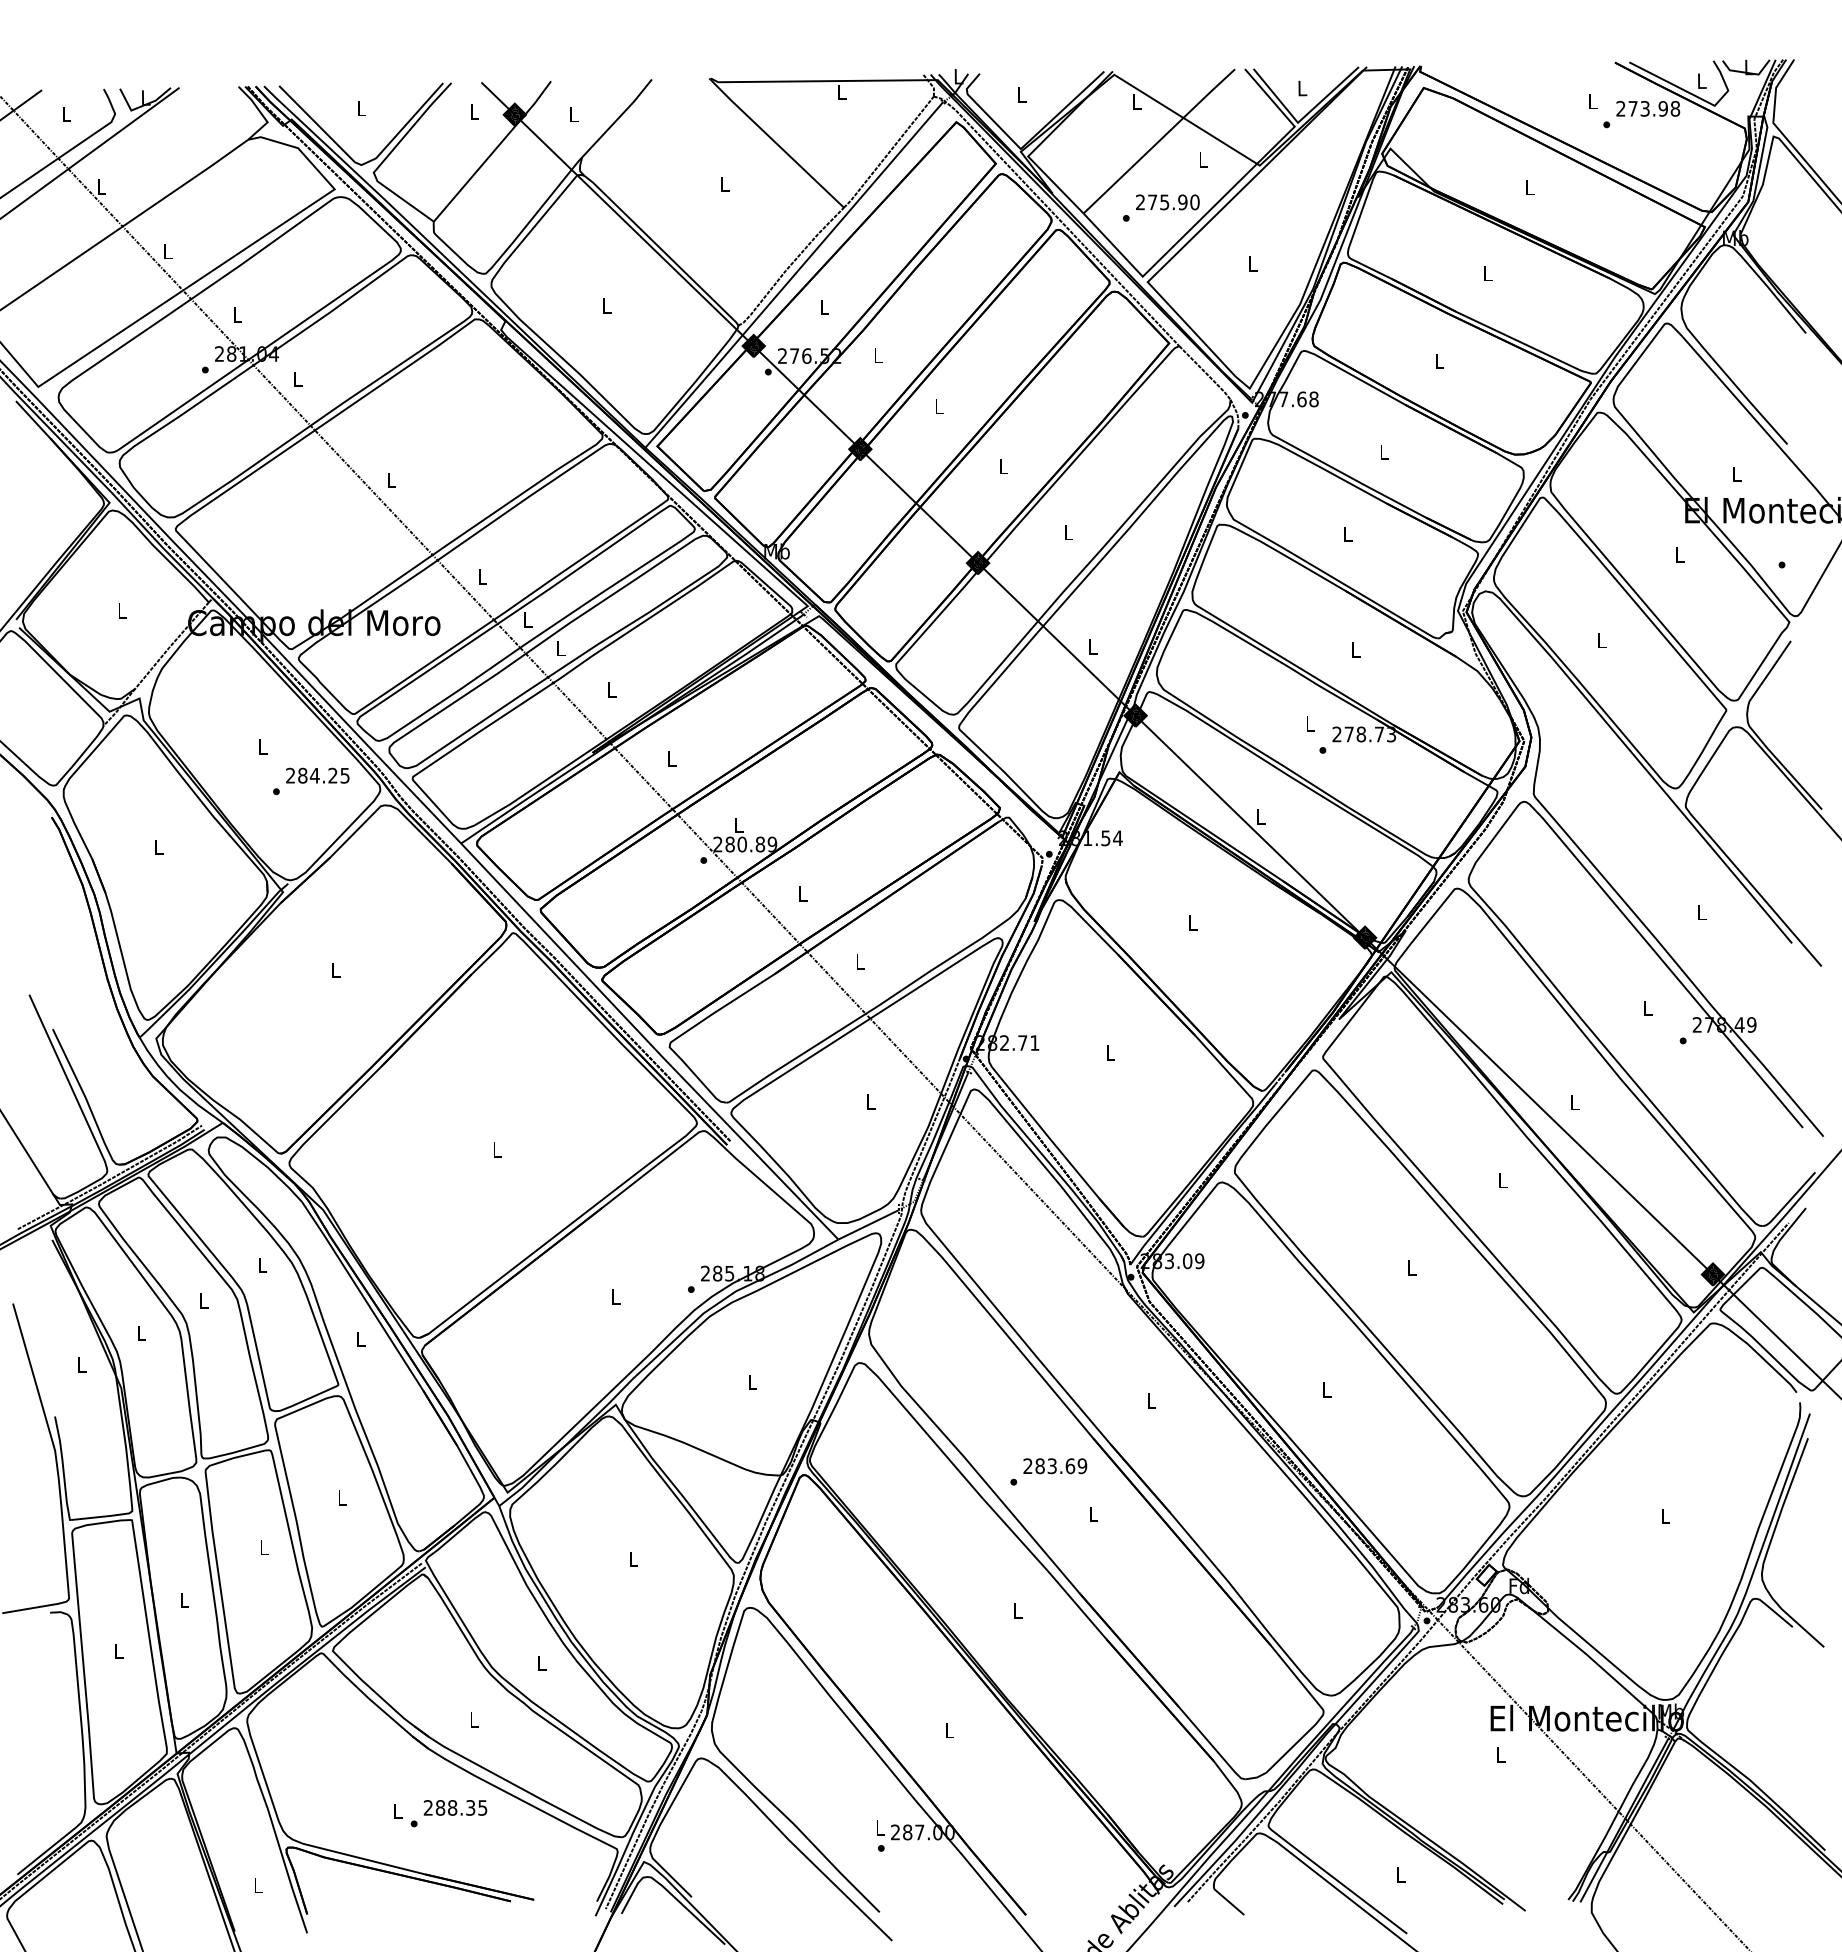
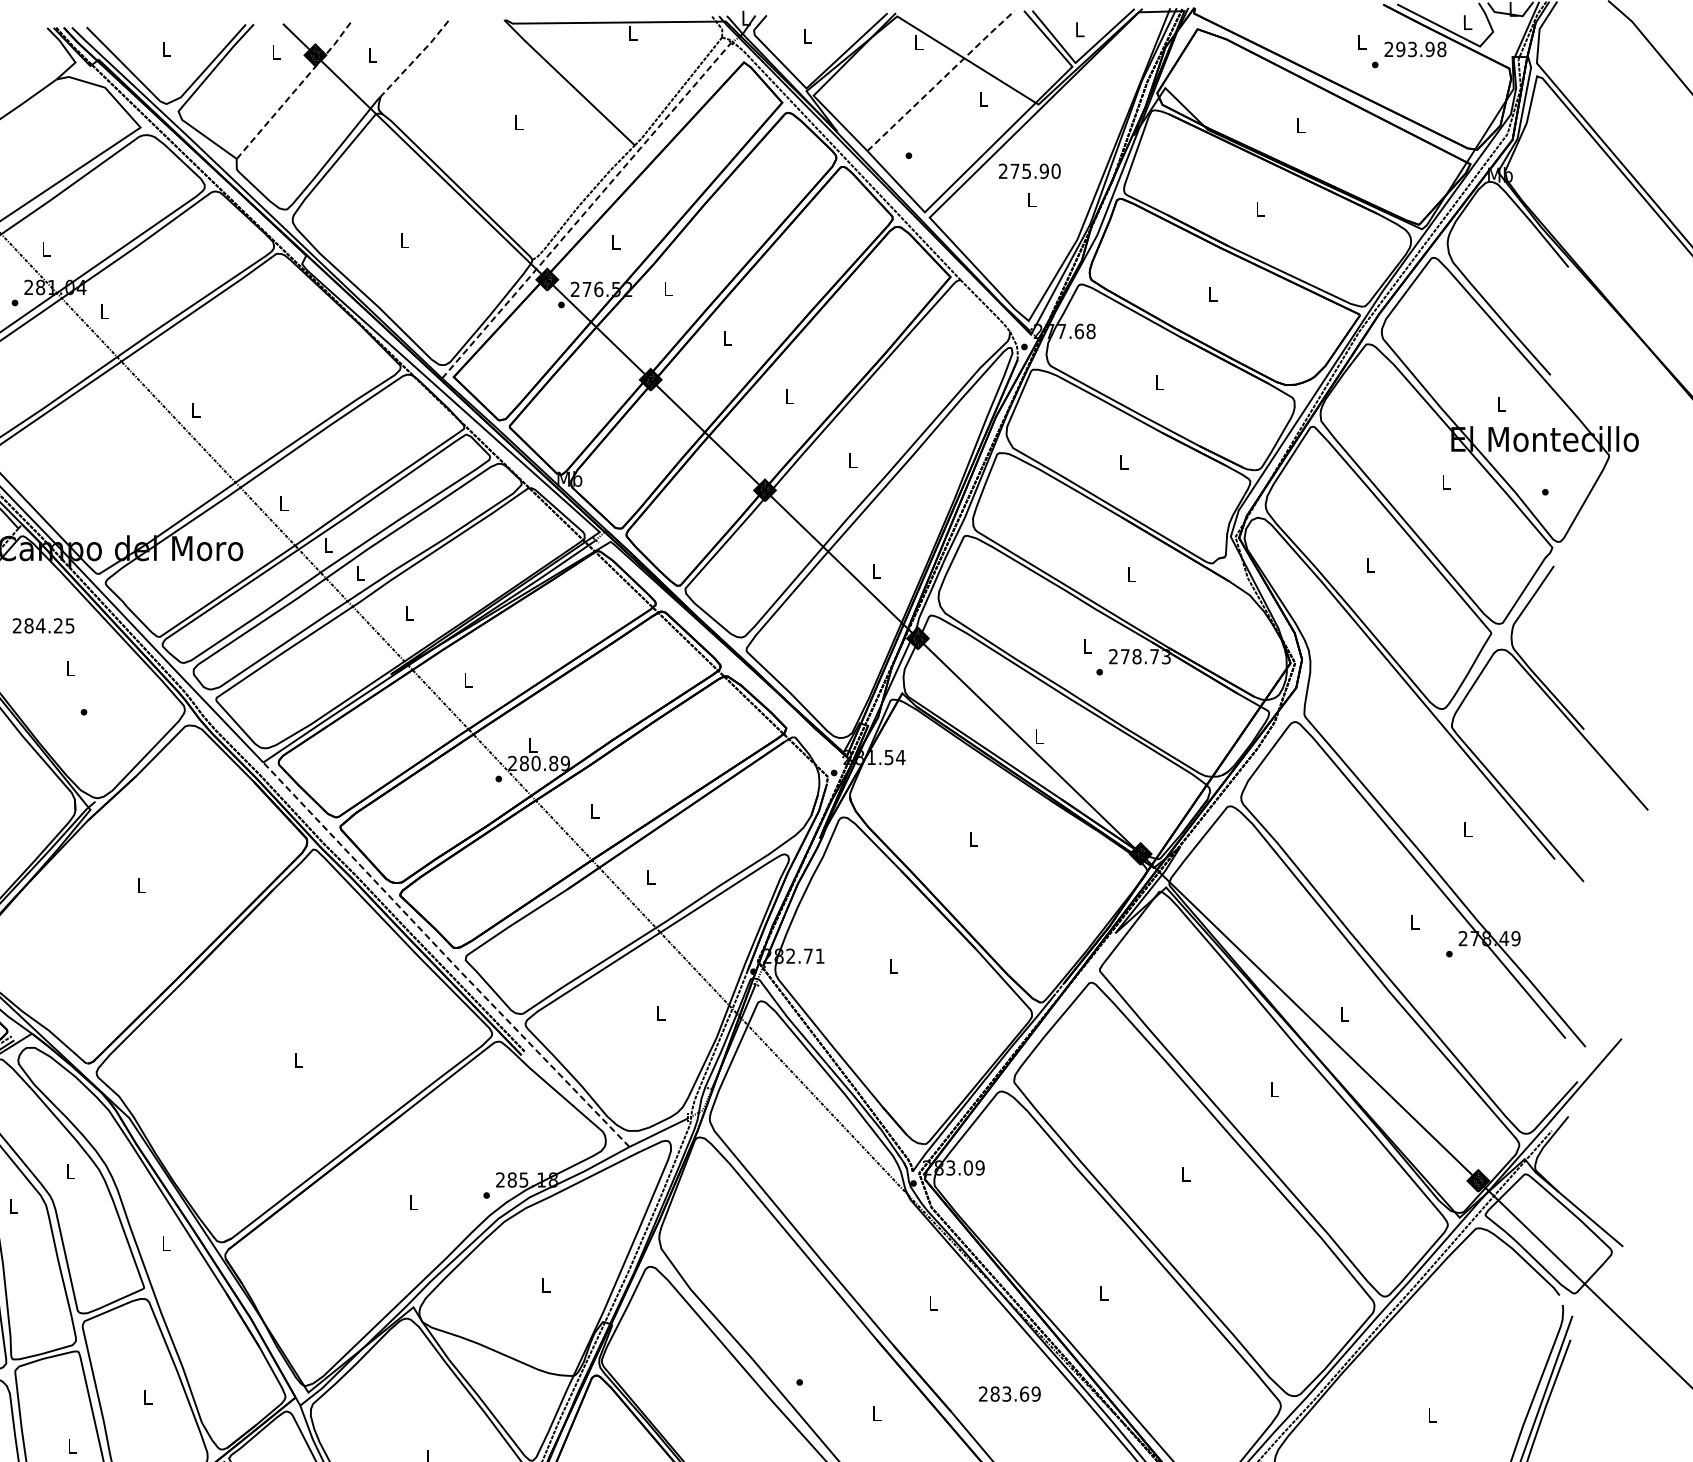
text: (1632, 108) -> (1400, 49), 273.98 -> 293.98
line: (618, 118) -> (416, 58), solid -> dashed
line: (1159, 140) -> (941, 80), solid -> dashed
line: (493, 152) -> (294, 91), solid -> dashed
text: (1167, 202) -> (1029, 171), moved
line: (794, 275) -> (586, 211), solid -> dashed
text: (317, 775) -> (43, 625), moved
line: (648, 1042) -> (445, 955), solid -> dashed
text: (1055, 1466) -> (1010, 1394), moved

